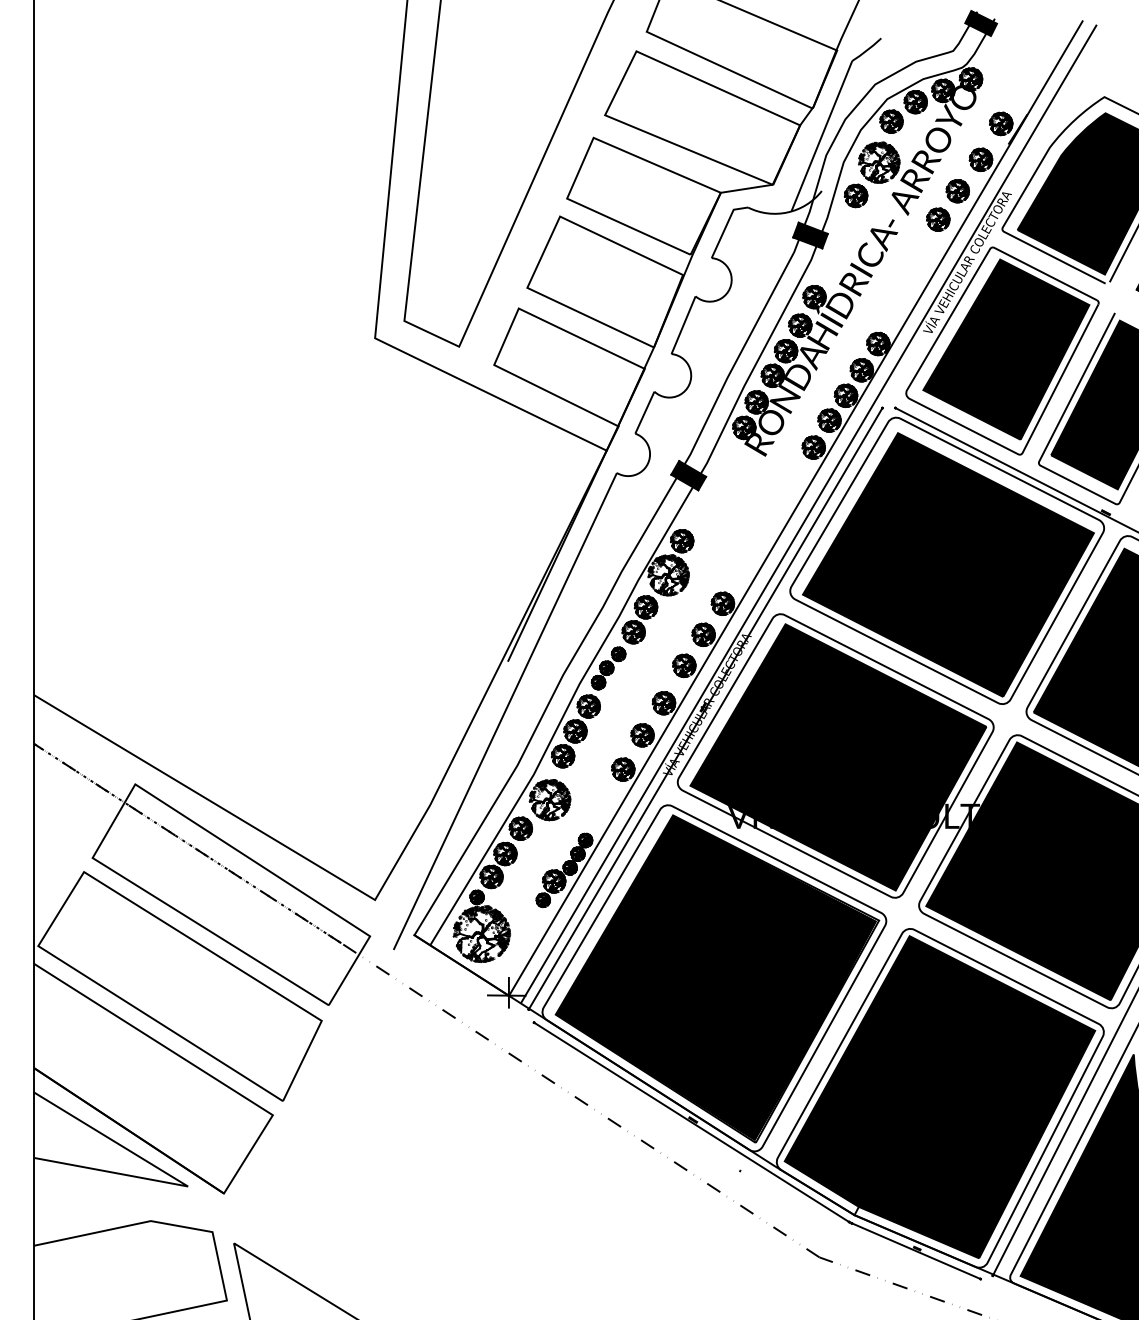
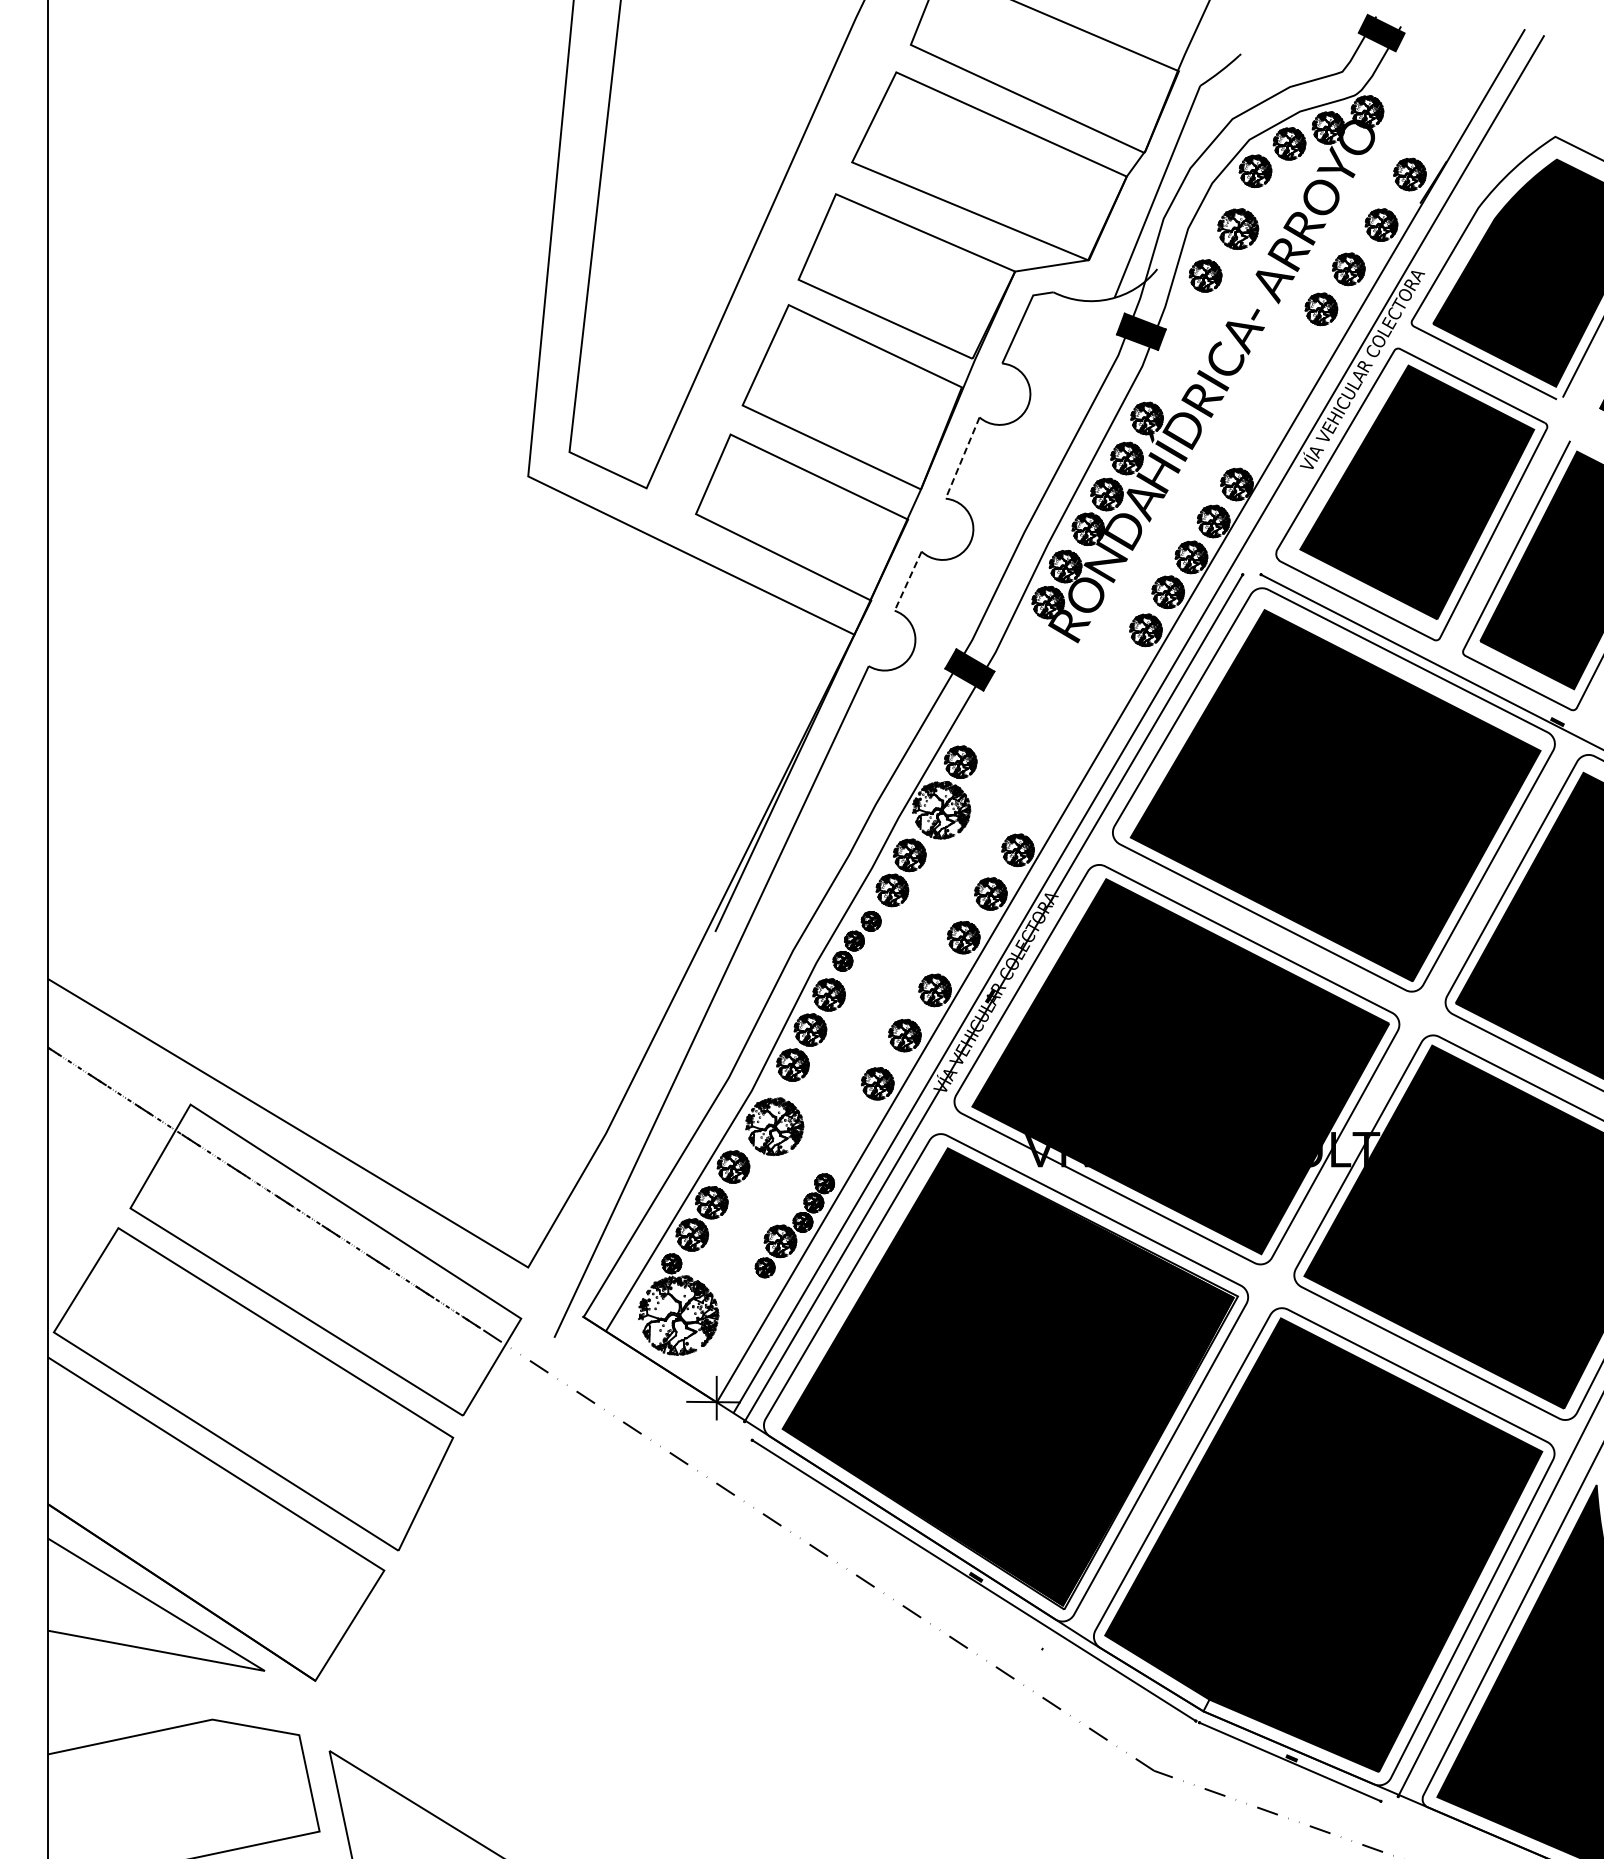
part: (878, 162) -> (1237, 228), size x0.7
line: (683, 325) -> (962, 458), solid -> dashed
line: (644, 412) -> (907, 581), solid -> dashed

